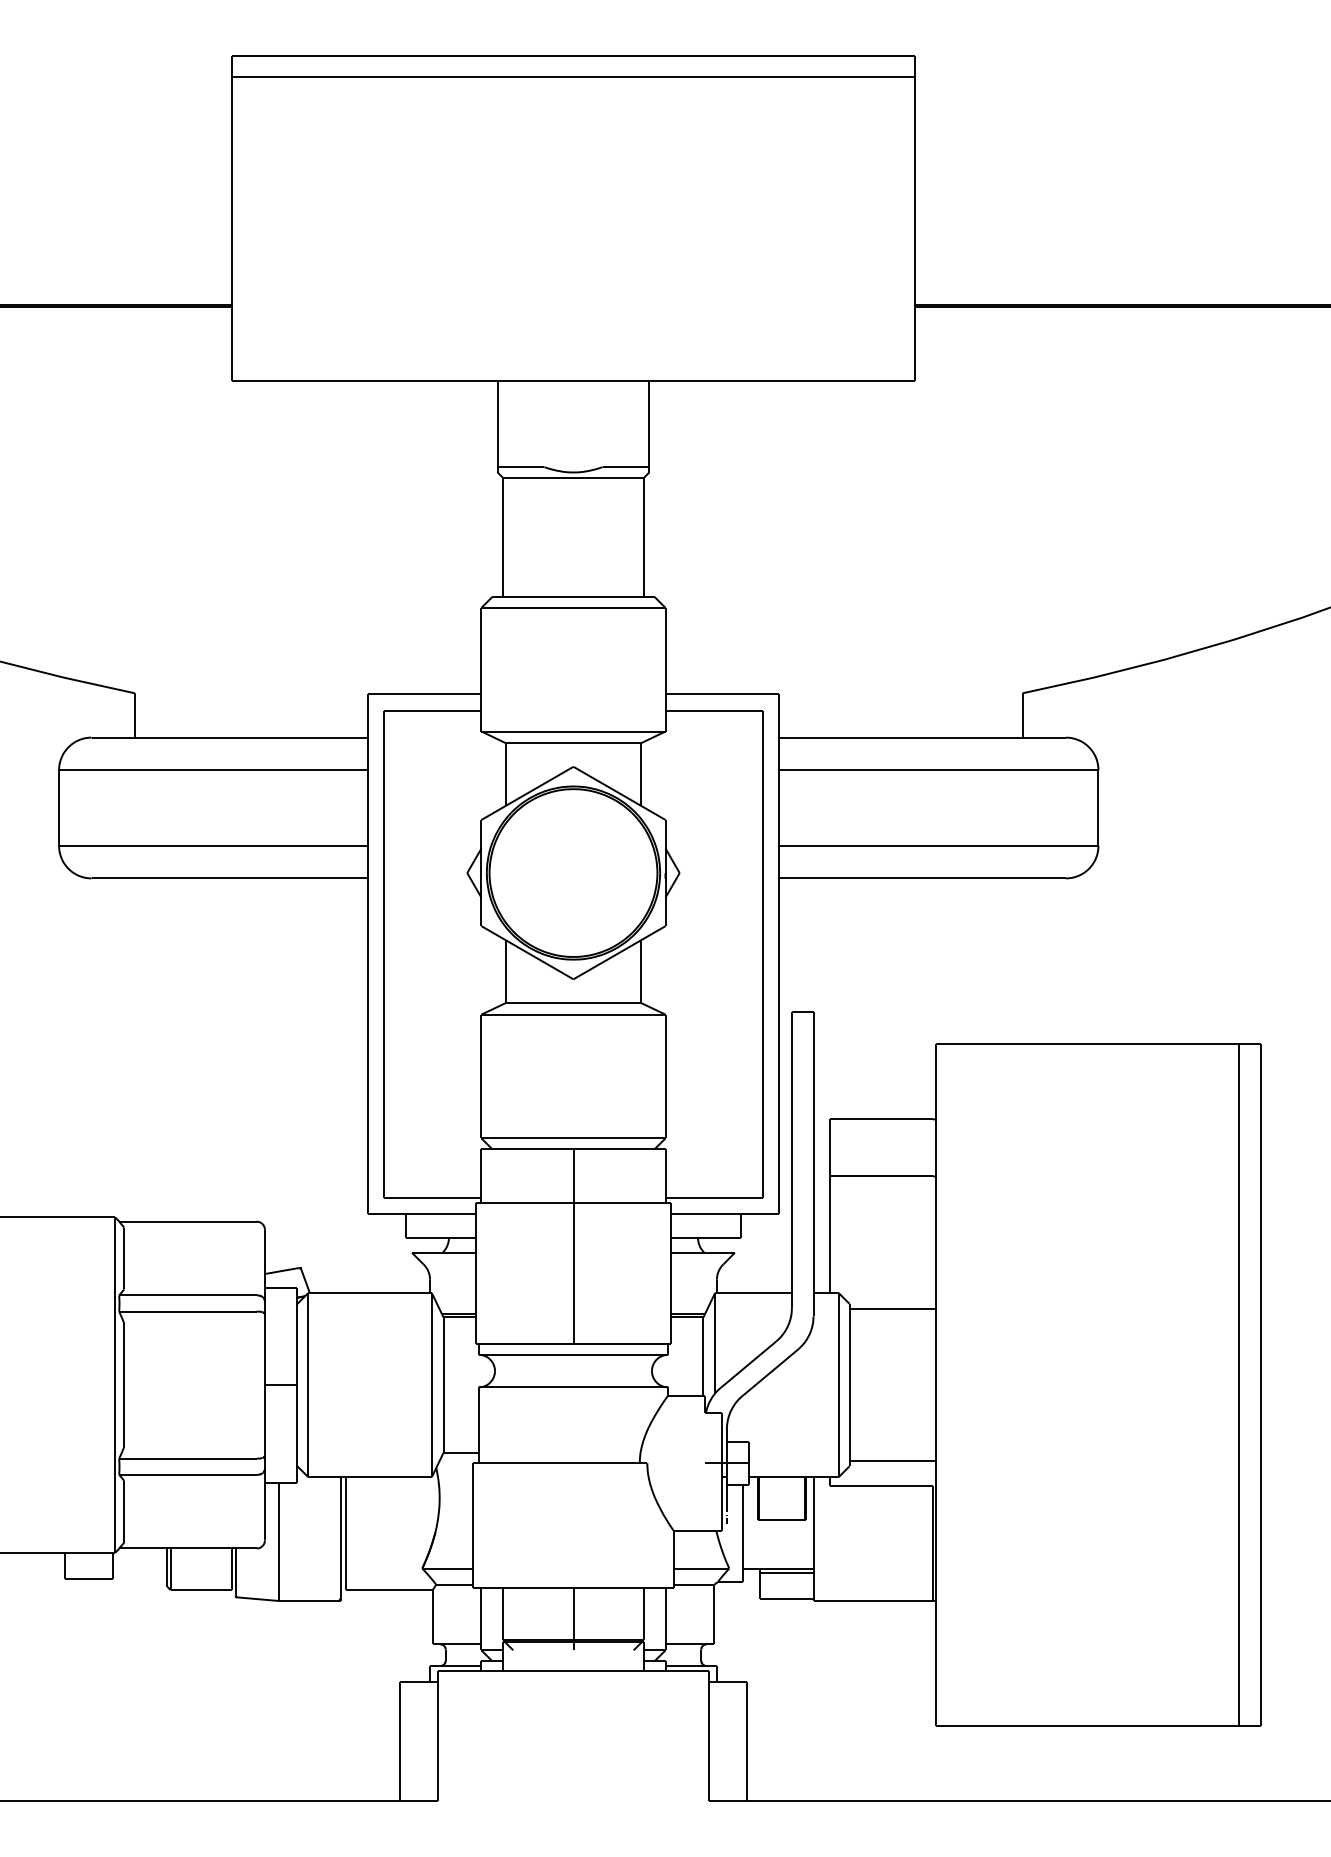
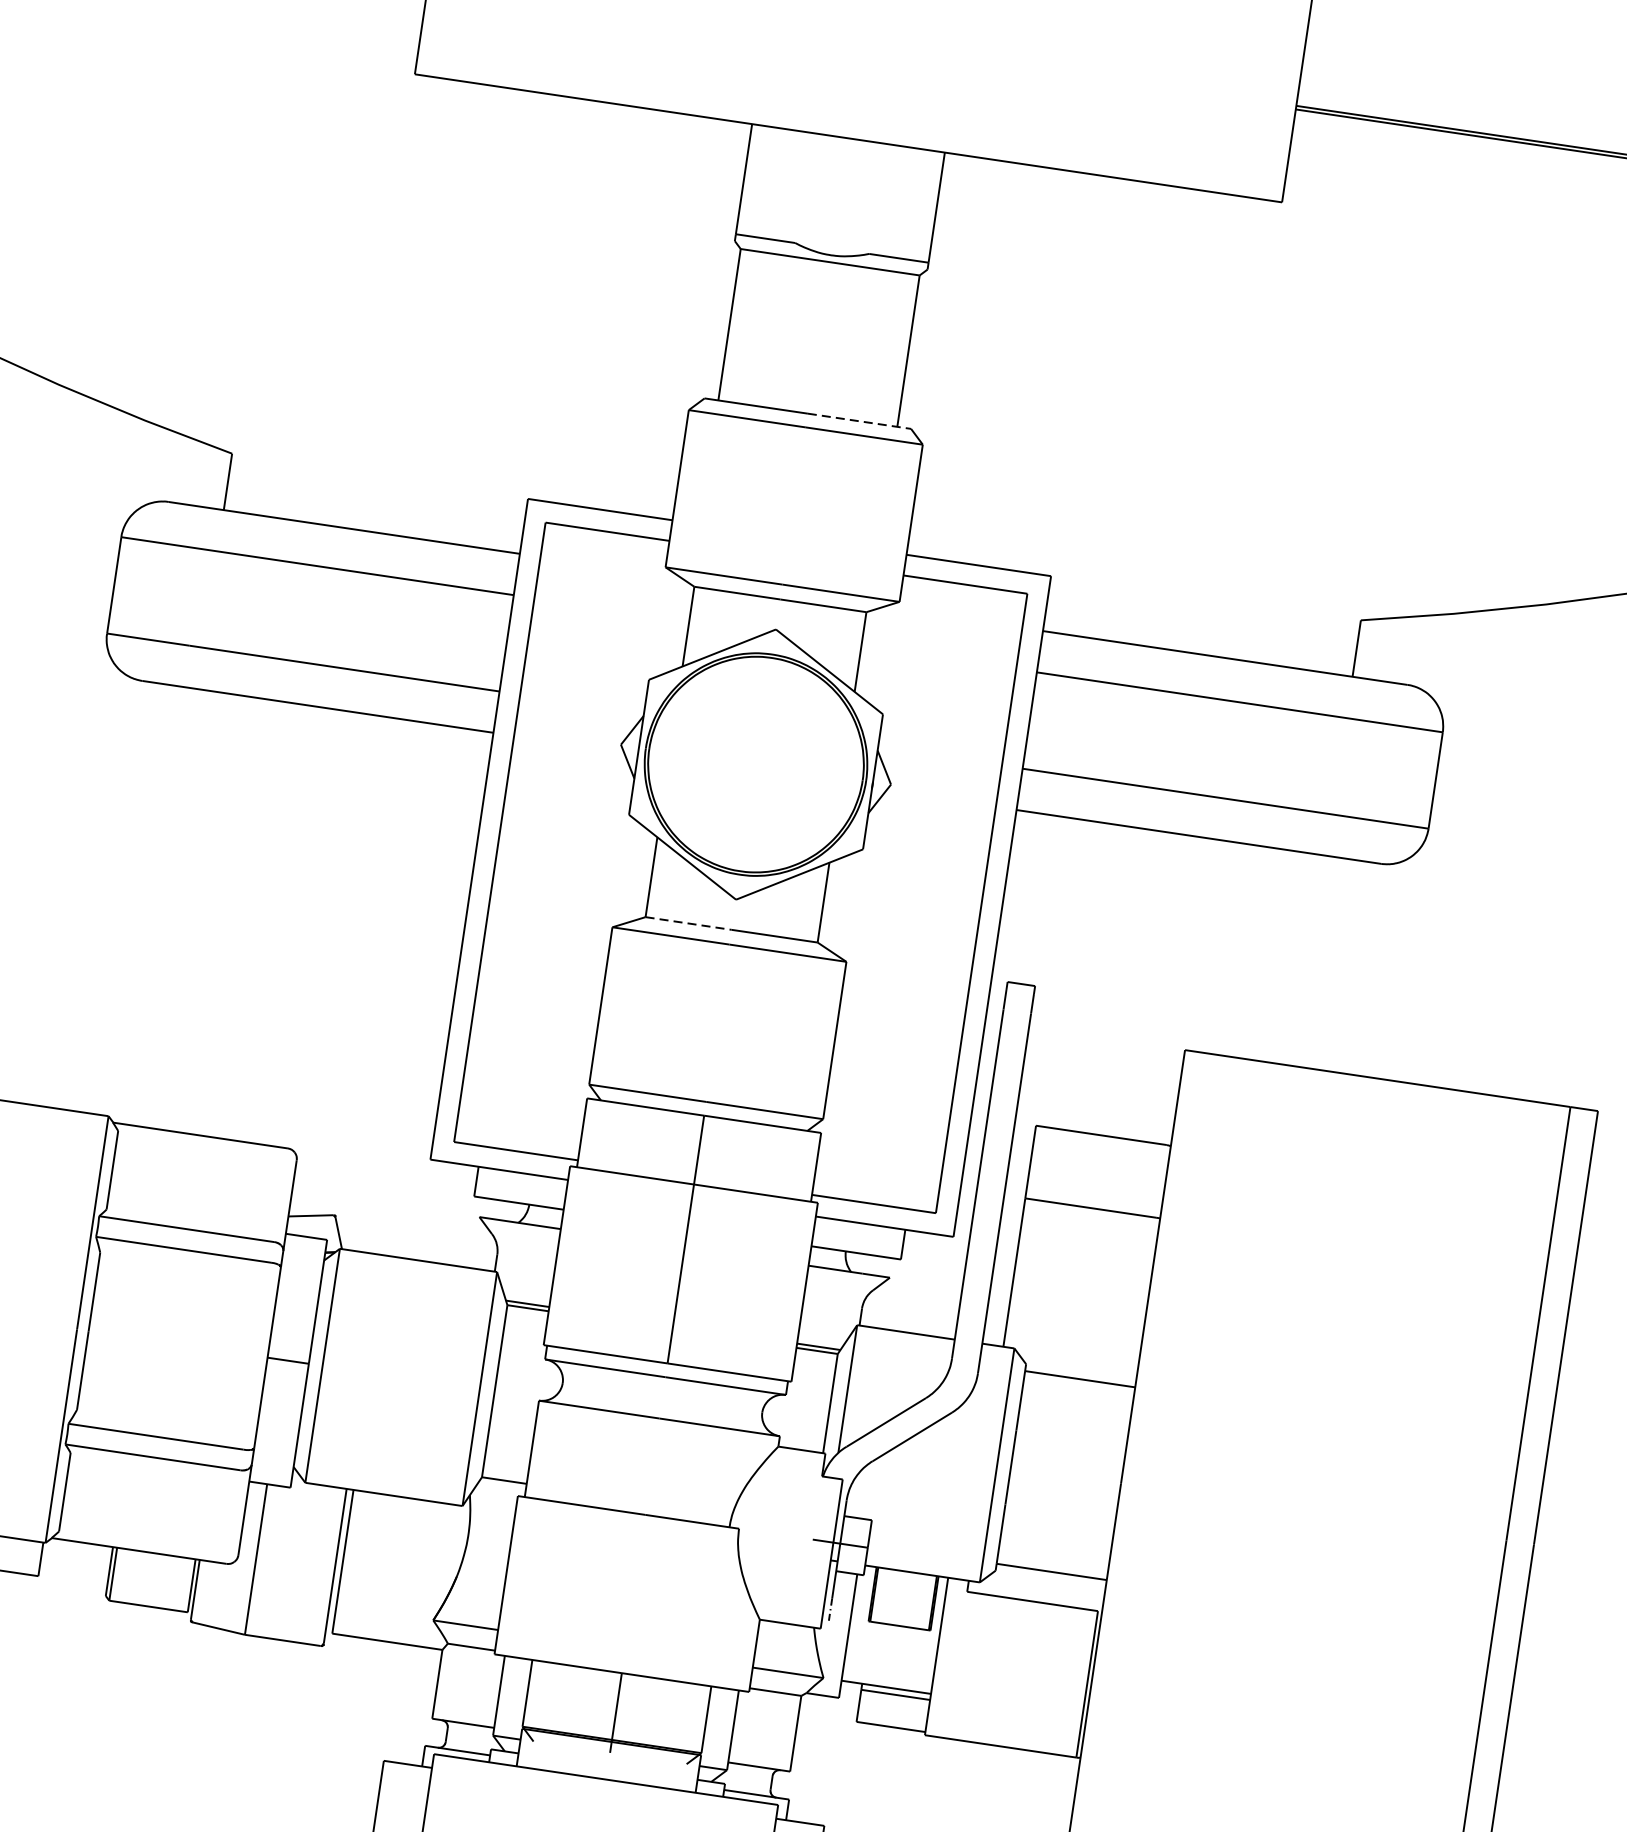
line: (614, 597) -> (859, 421), solid -> dashed
line: (539, 1003) -> (688, 924), solid -> dashed

